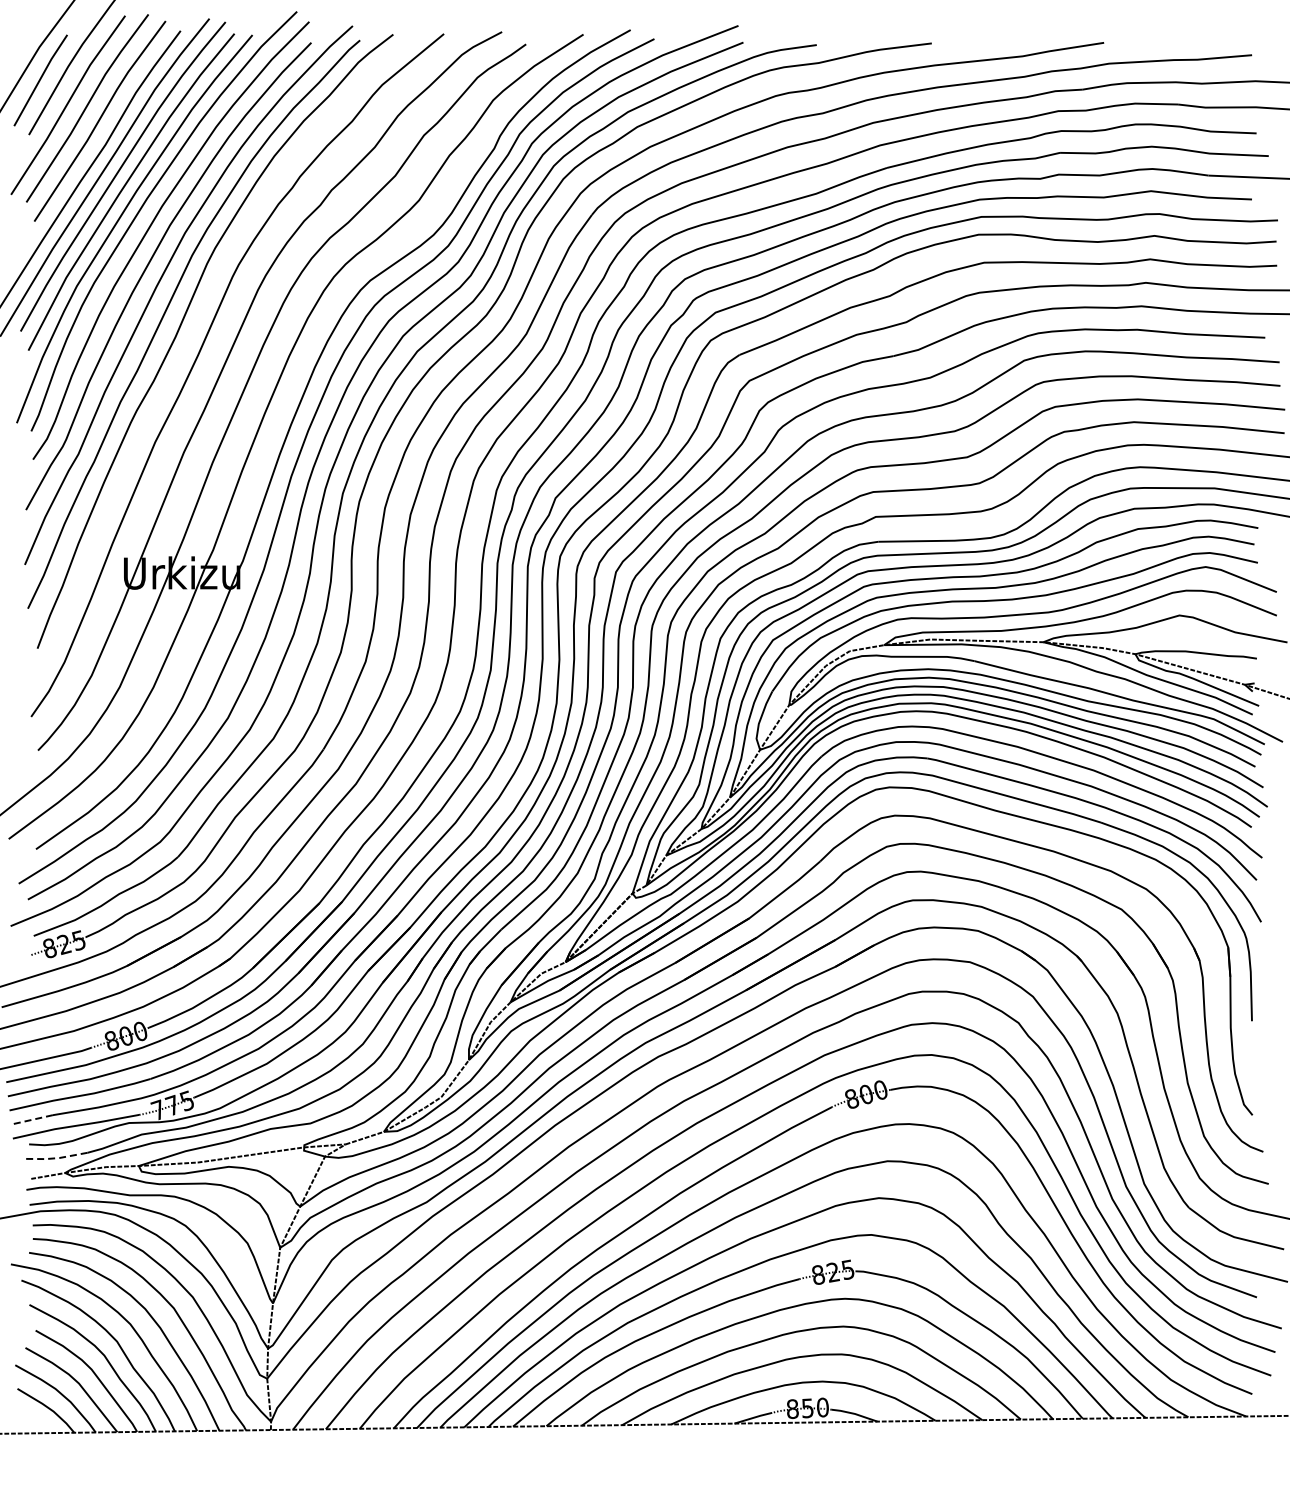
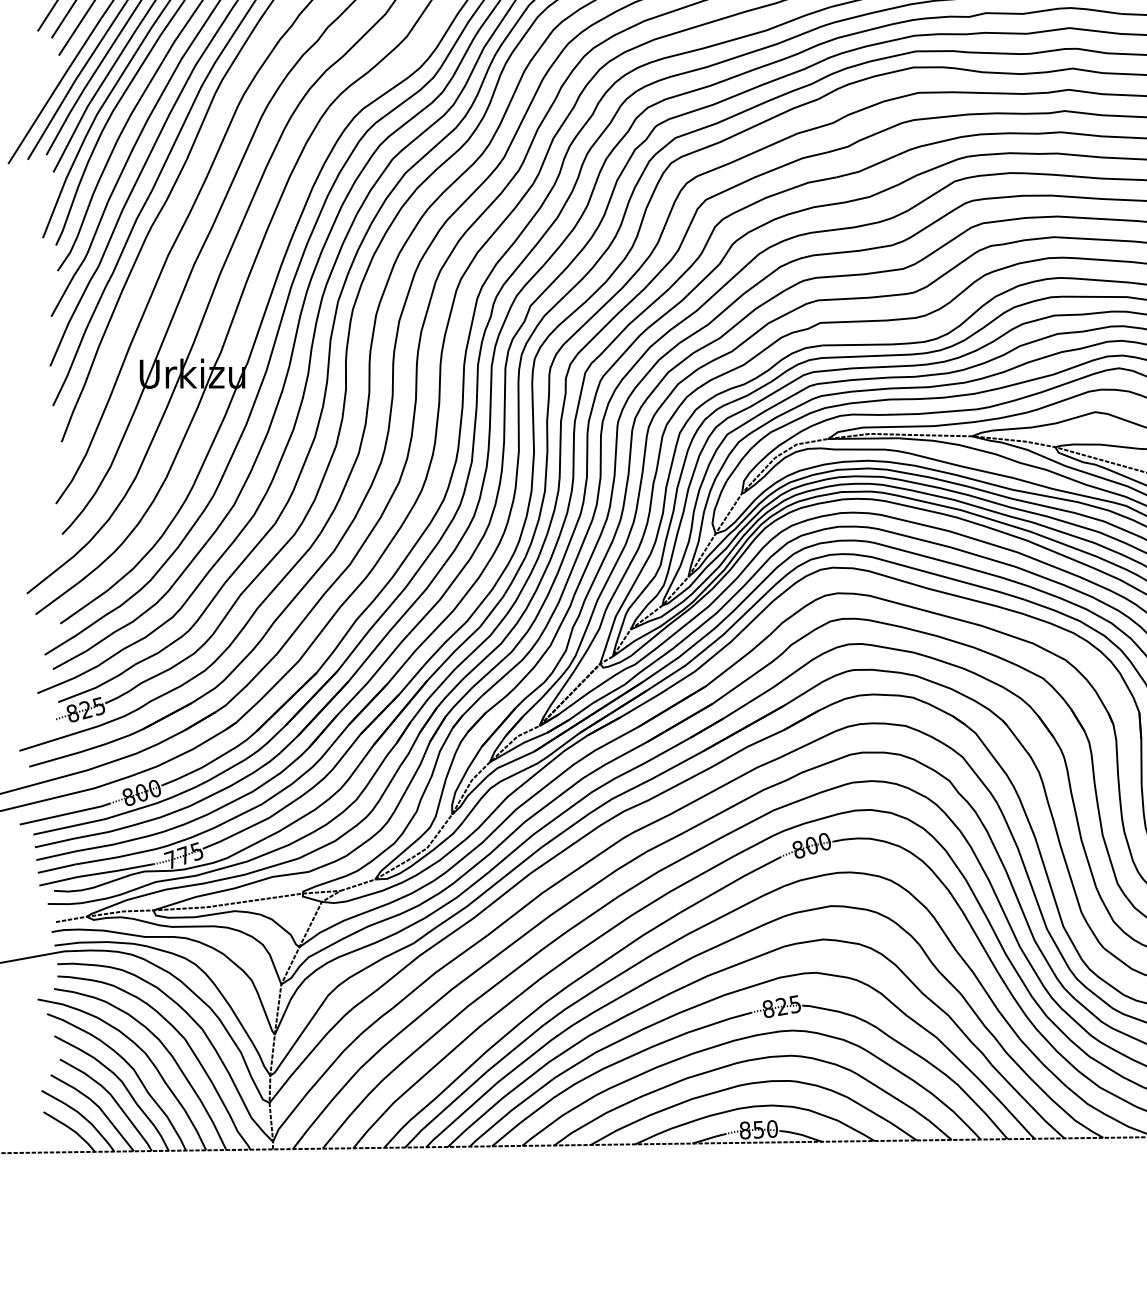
line: (31, 1119) -> (56, 868), dashed -> solid
line: (54, 1158) -> (77, 903), dashed -> solid

